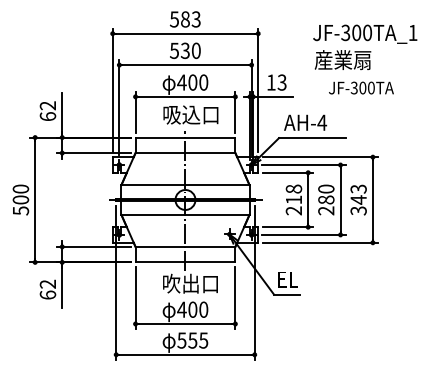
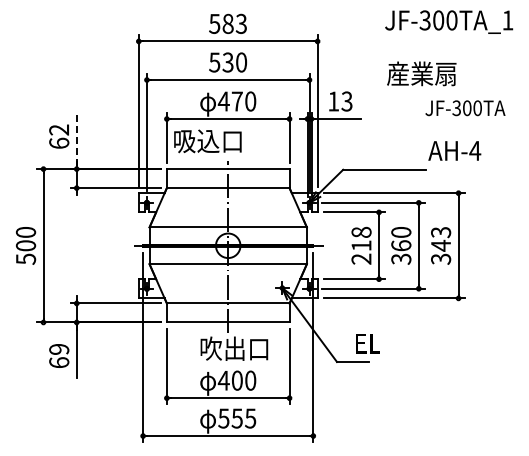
text: (365, 33) -> (449, 21), moved
text: (192, 82) -> (236, 101), 400 -> 470
text: (361, 88) -> (465, 108), moved
line: (62, 115) -> (76, 142), solid -> dashed
text: (190, 115) -> (207, 141), moved
text: (305, 122) -> (454, 150), moved
text: (326, 205) -> (401, 252), 280 -> 360
text: (287, 279) -> (367, 343), moved
text: (48, 283) -> (59, 348), 62 -> 69

